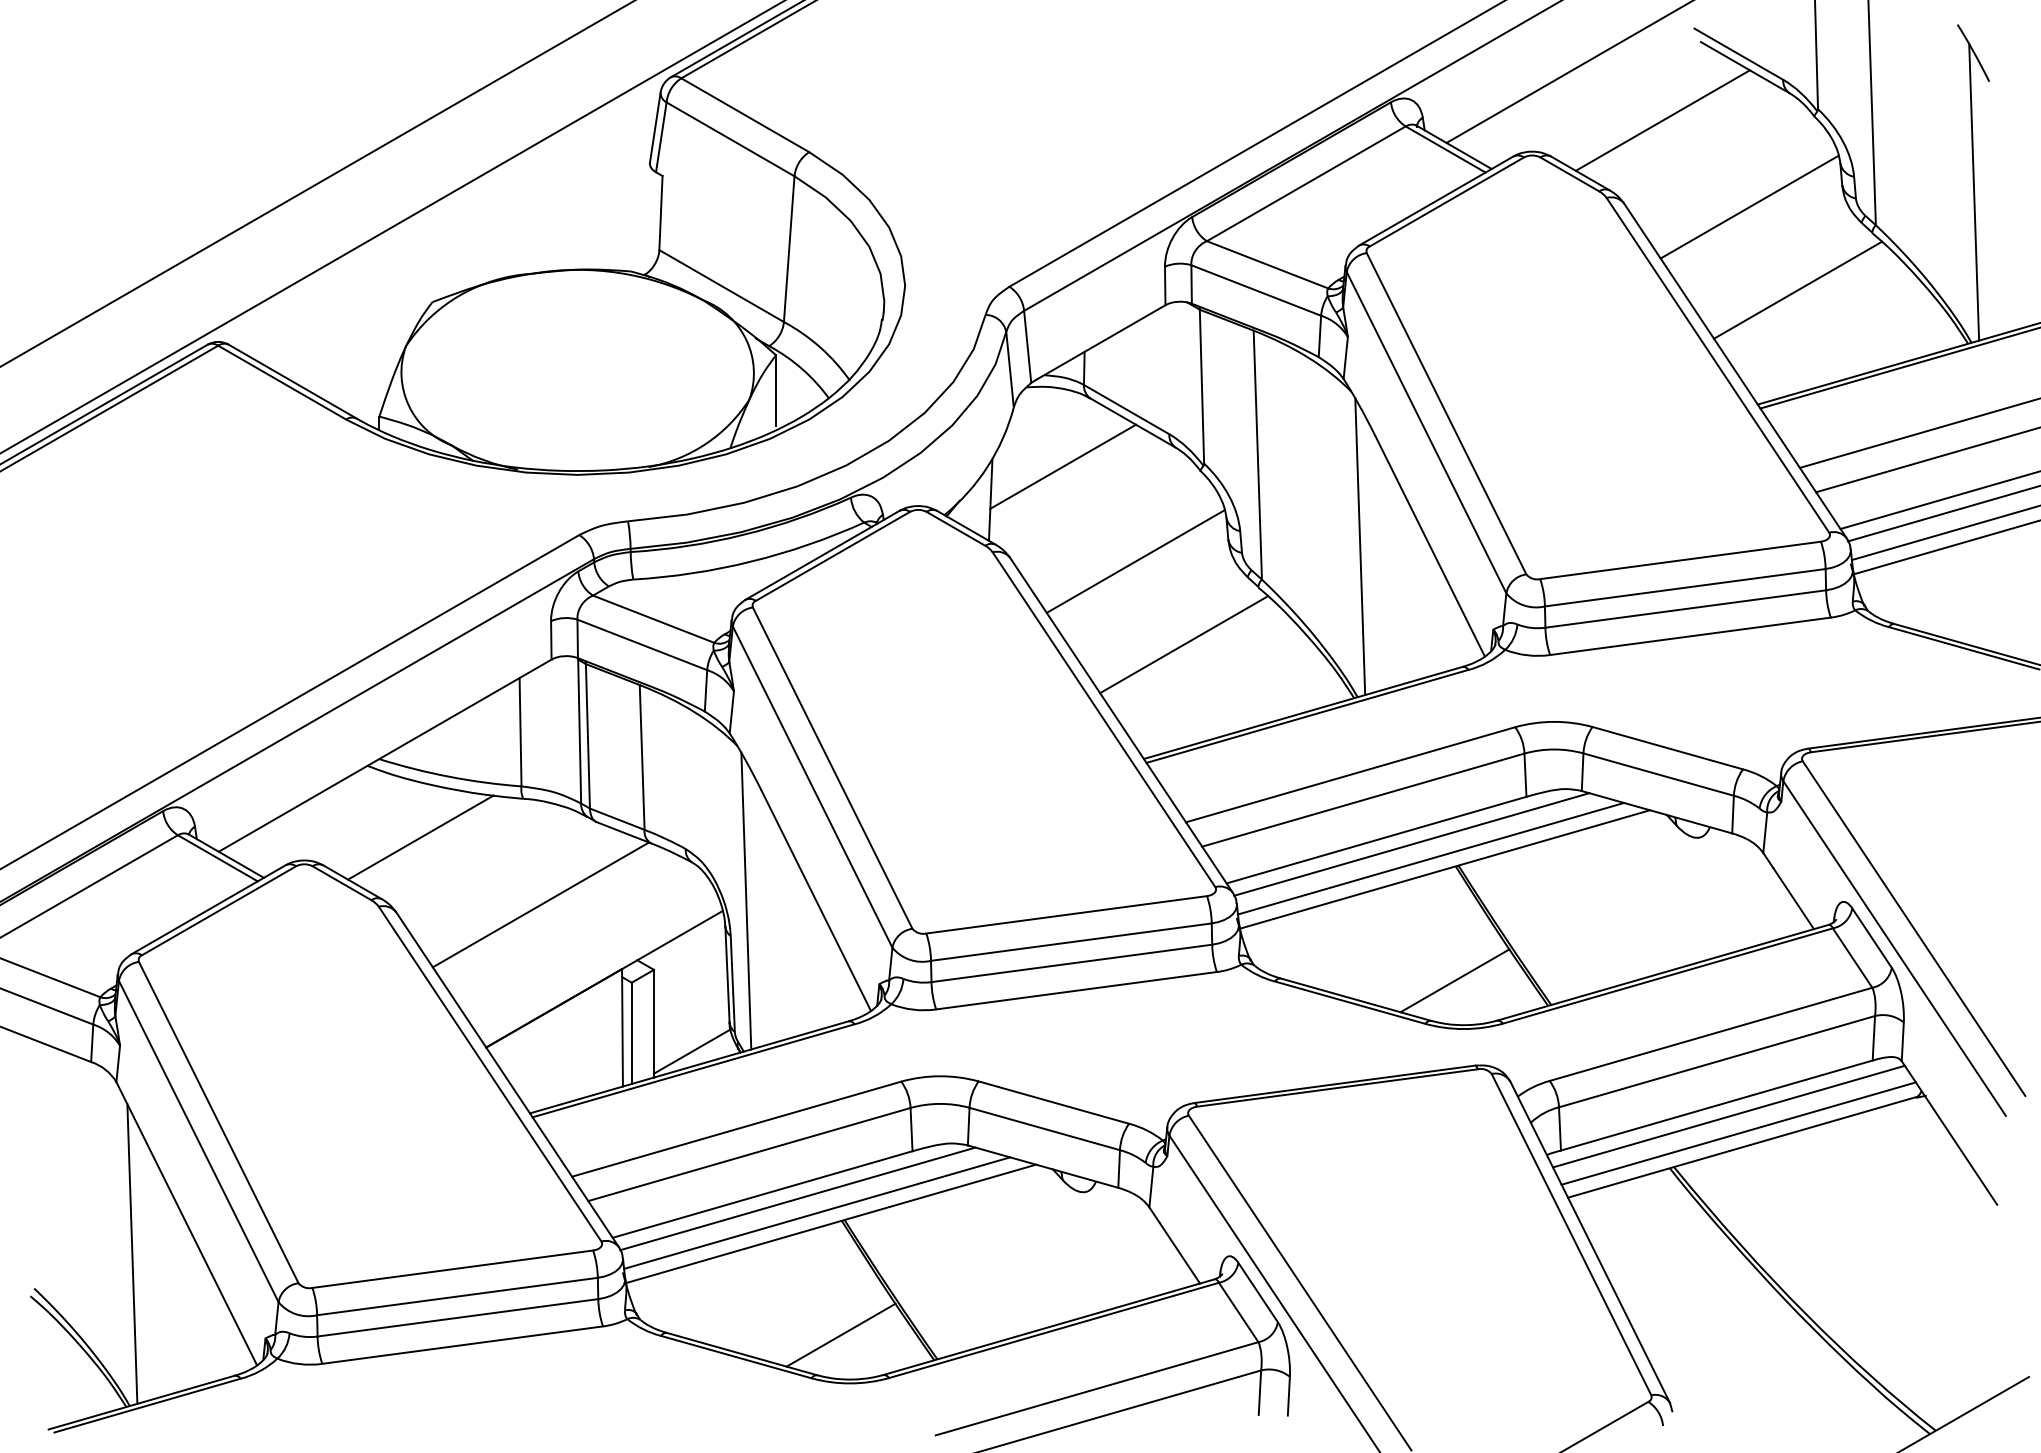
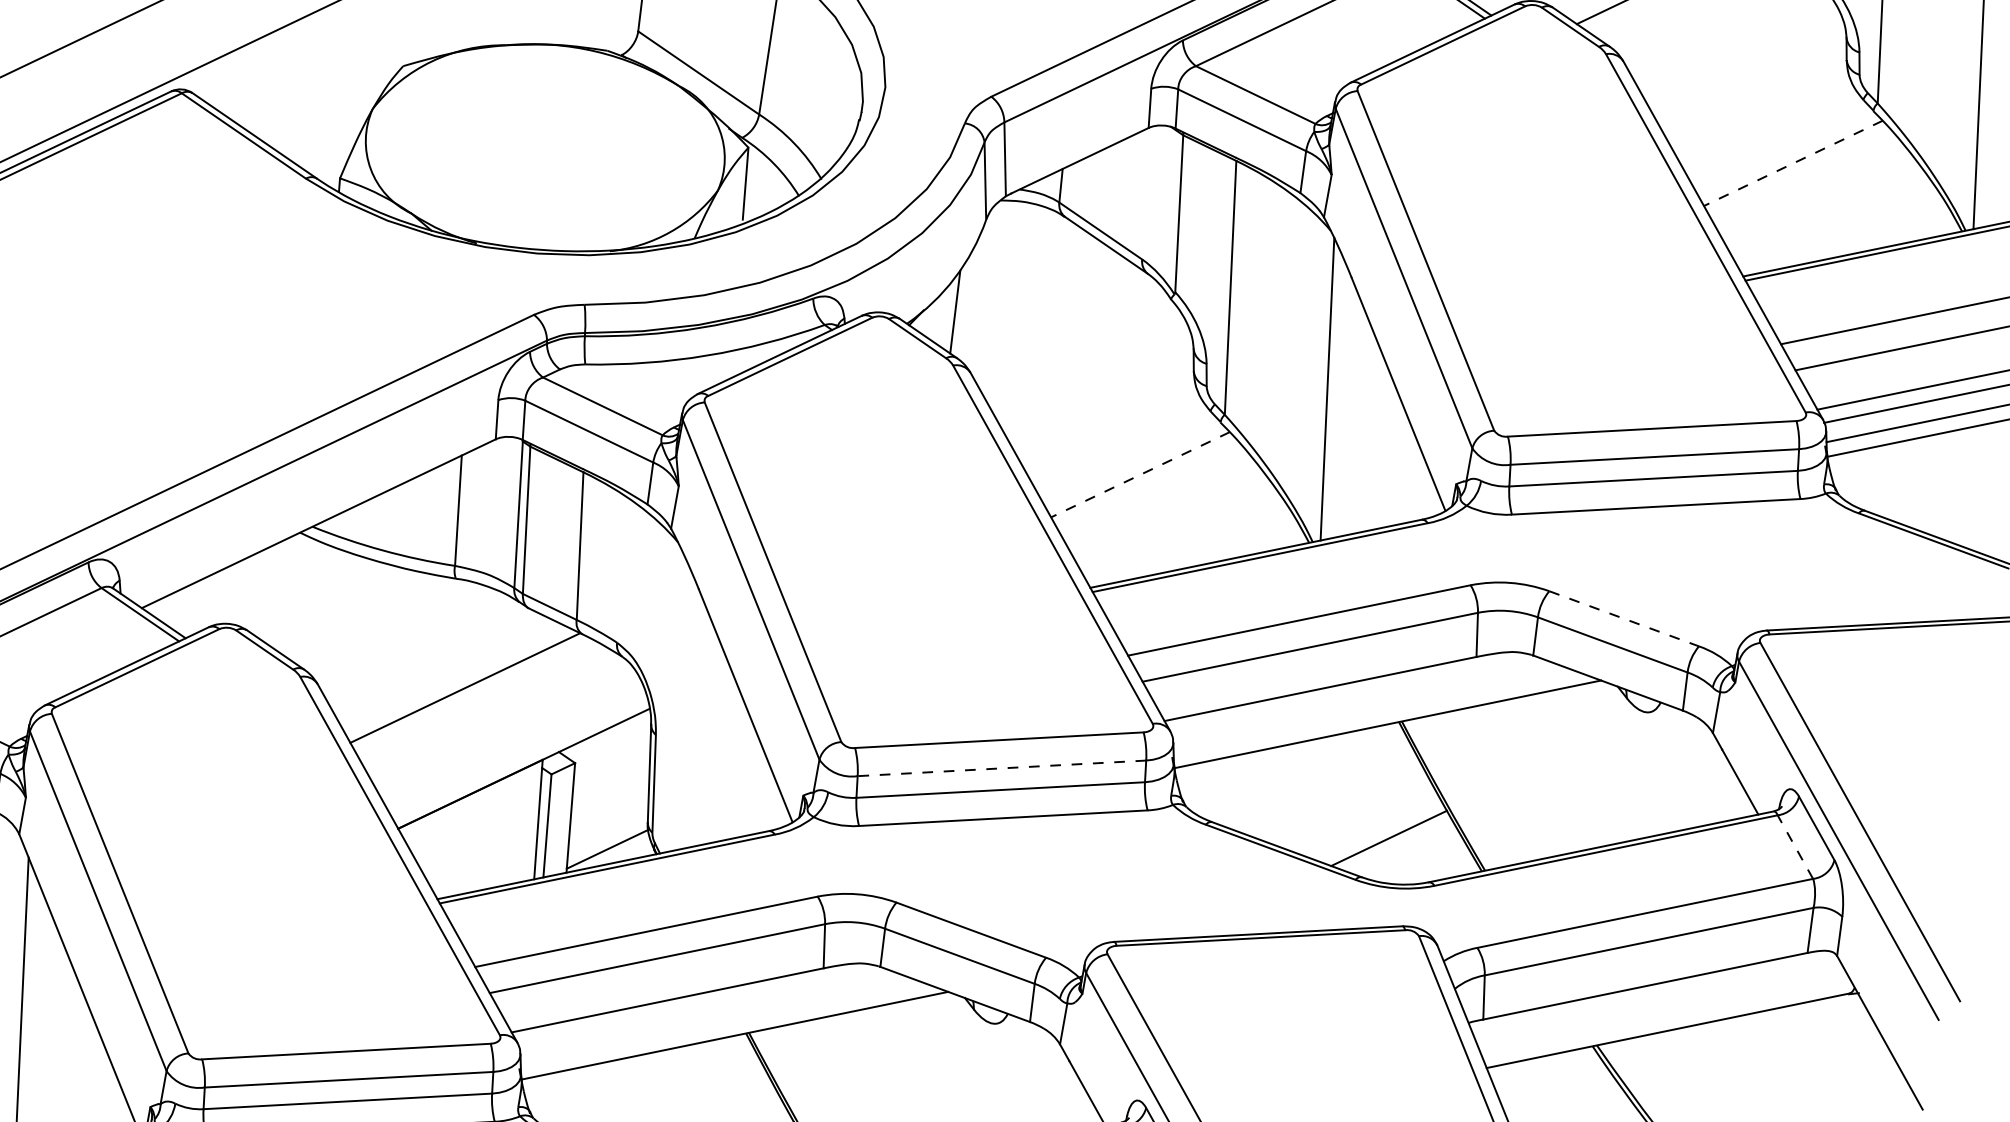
line: (1749, 206) -> (1750, 74), removed
line: (1797, 290) -> (1792, 163), solid -> dashed
line: (1063, 466) -> (1032, 283), removed
line: (1135, 561) -> (1097, 386), removed
line: (1183, 644) -> (1139, 474), solid -> dashed
line: (1668, 748) -> (1624, 619), solid -> dashed
line: (420, 837) -> (348, 609), removed
line: (1411, 844) -> (1355, 696), removed
line: (1431, 858) -> (1374, 712), removed
line: (746, 900) -> (674, 699), removed
line: (1071, 942) -> (1002, 768), solid -> dashed
line: (1852, 958) -> (1795, 847), solid -> dashed
line: (1728, 1116) -> (1656, 998), removed
line: (1738, 1133) -> (1665, 1016), removed
line: (797, 1198) -> (702, 1007), removed
line: (817, 1212) -> (722, 1023), removed

